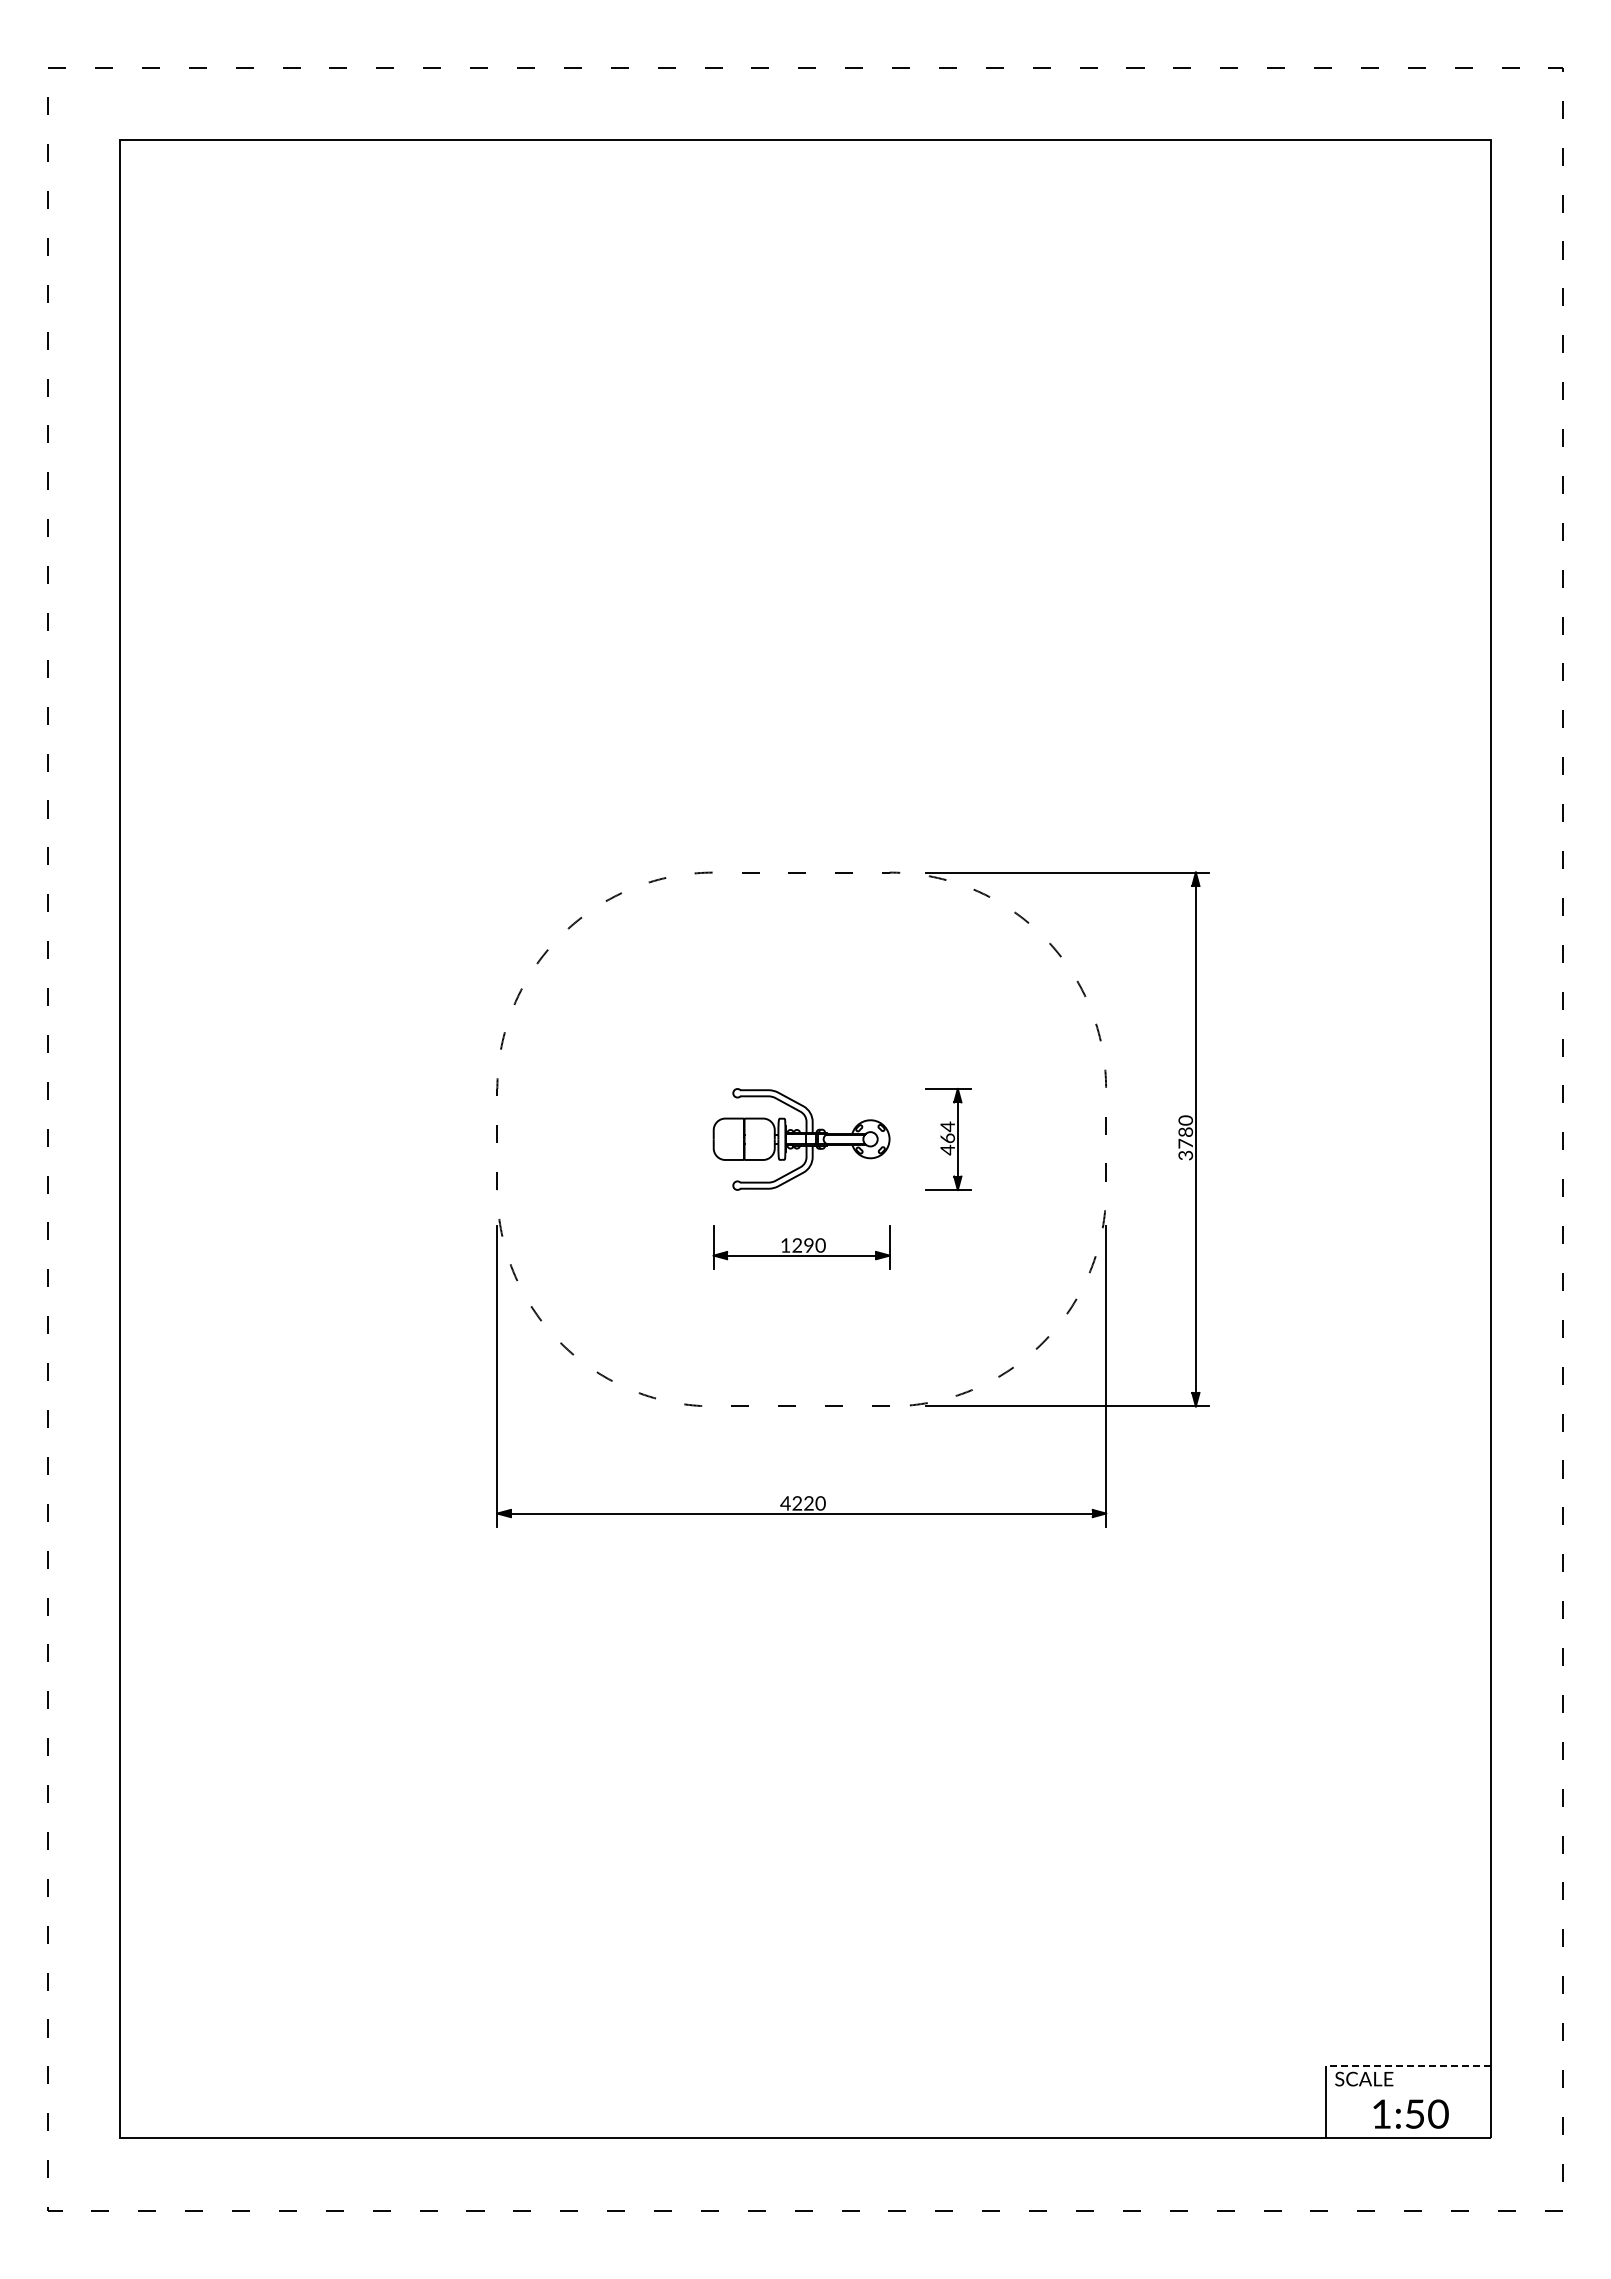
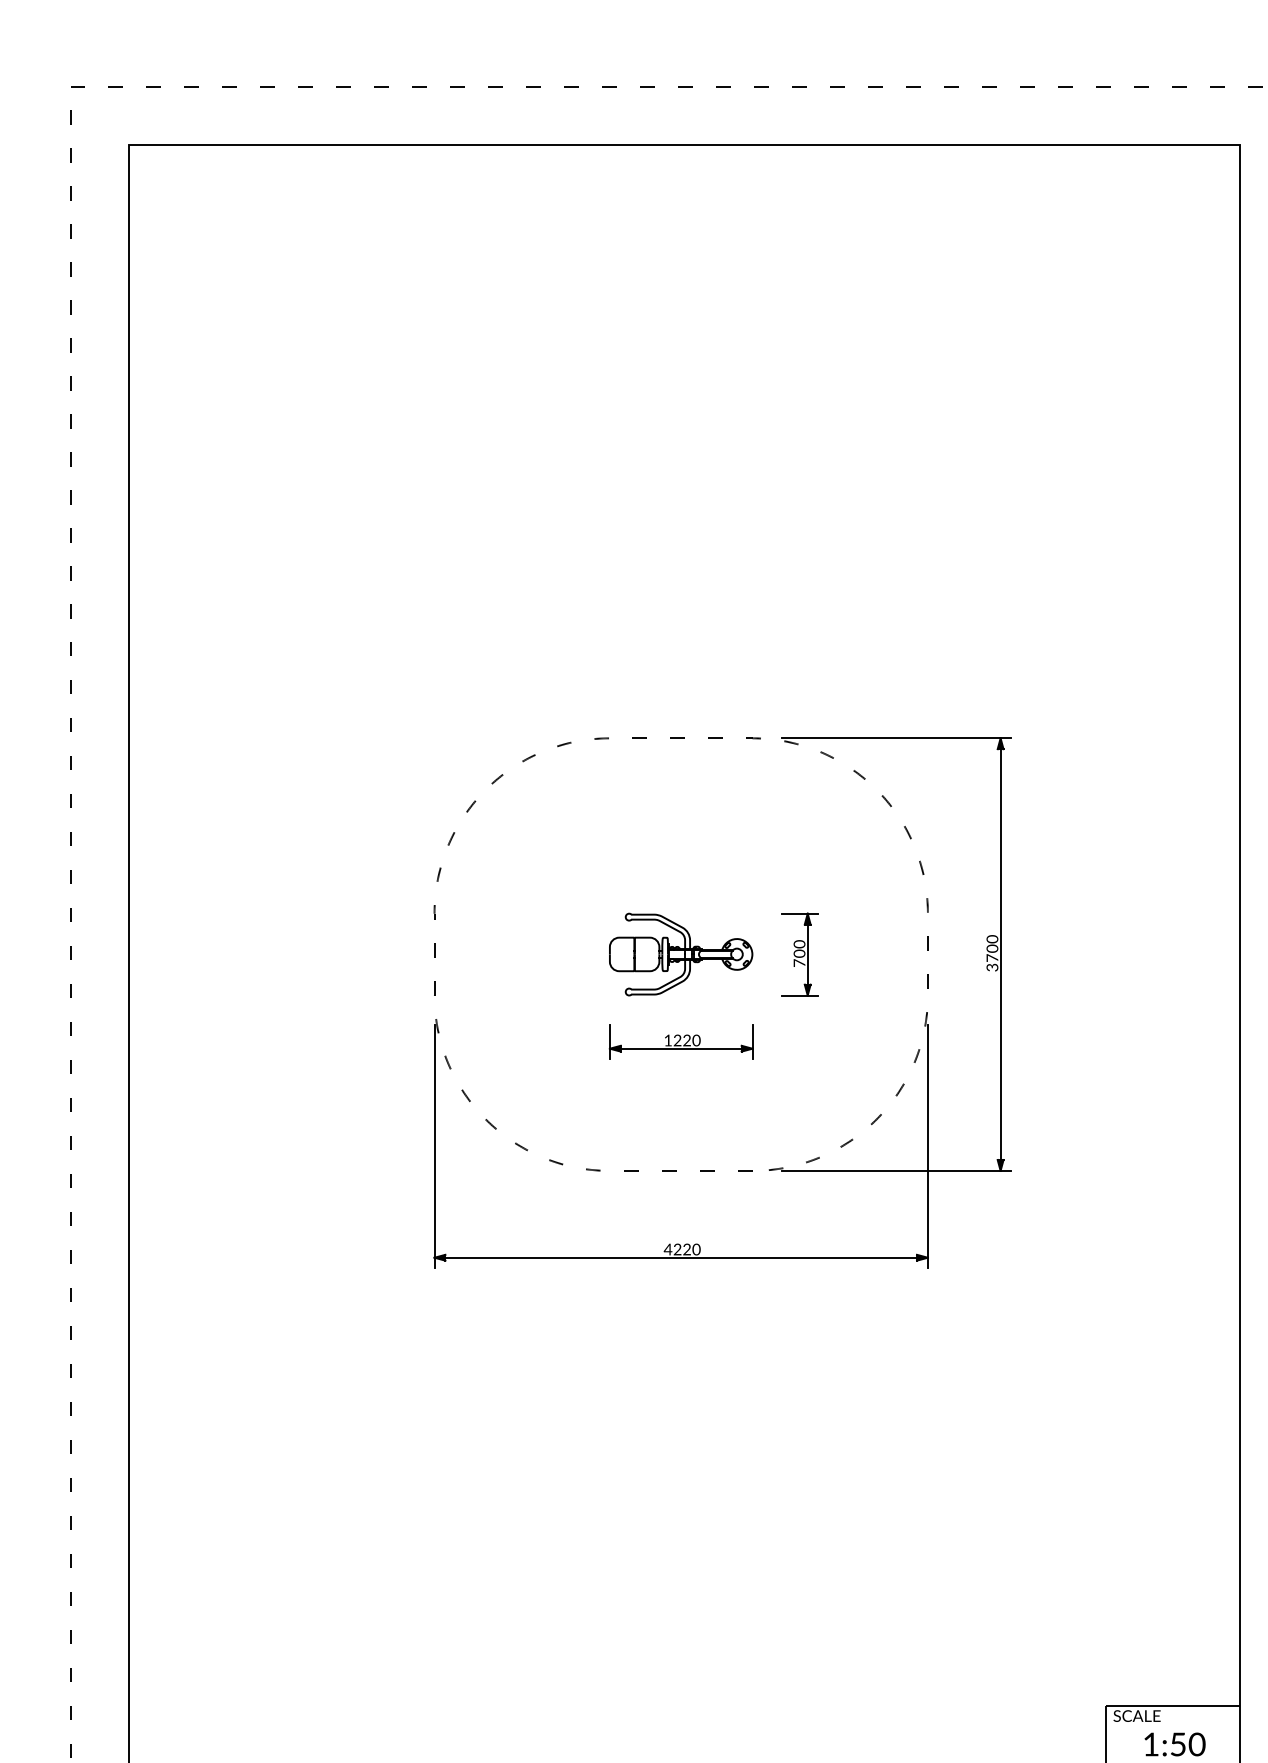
text: (1185, 1132) -> (992, 948), 3780 -> 3700
text: (947, 1138) -> (799, 953), 464 -> 700
text: (808, 1245) -> (686, 1040), 1290 -> 1220
line: (1407, 2066) -> (1172, 1705), dashed -> solid

